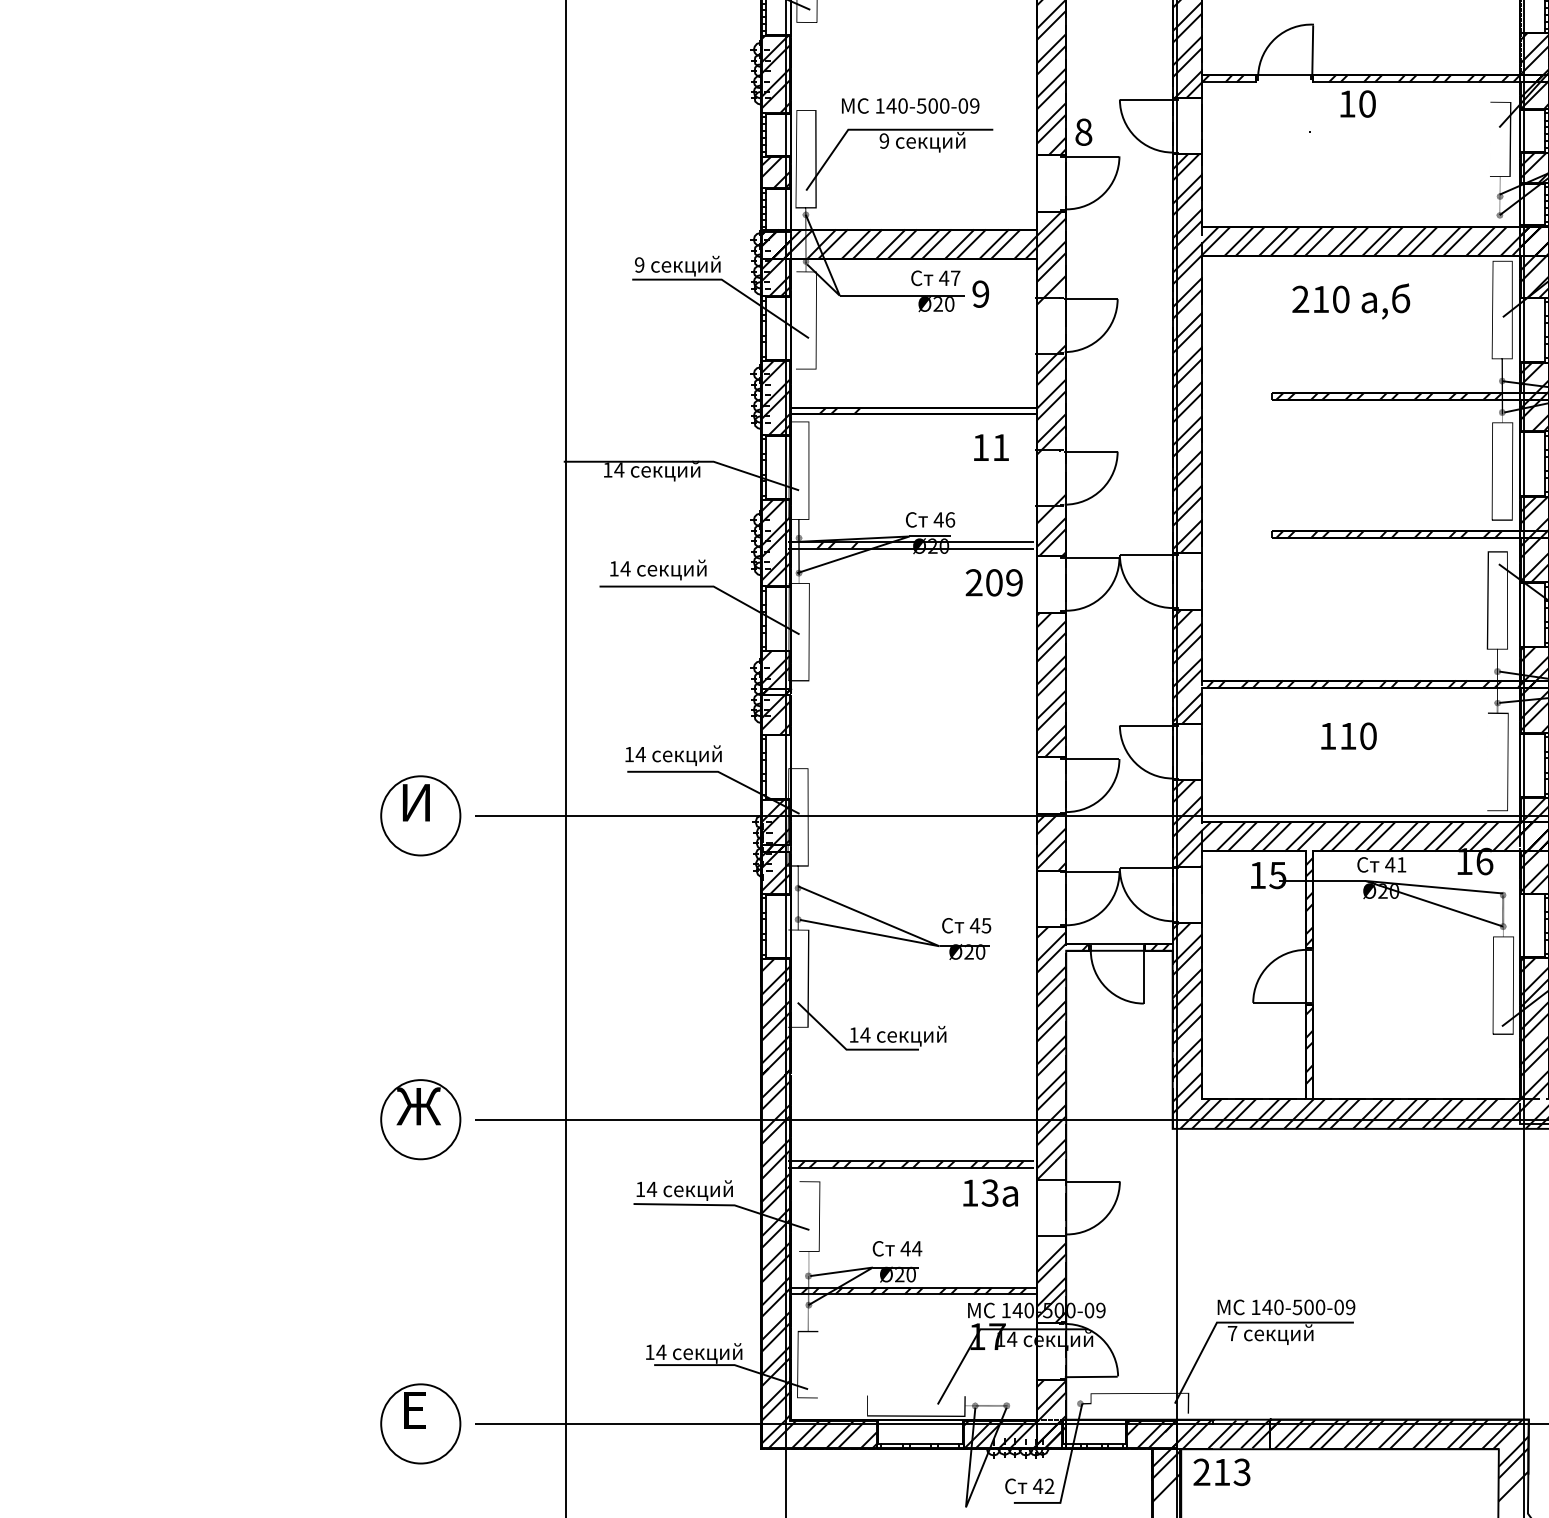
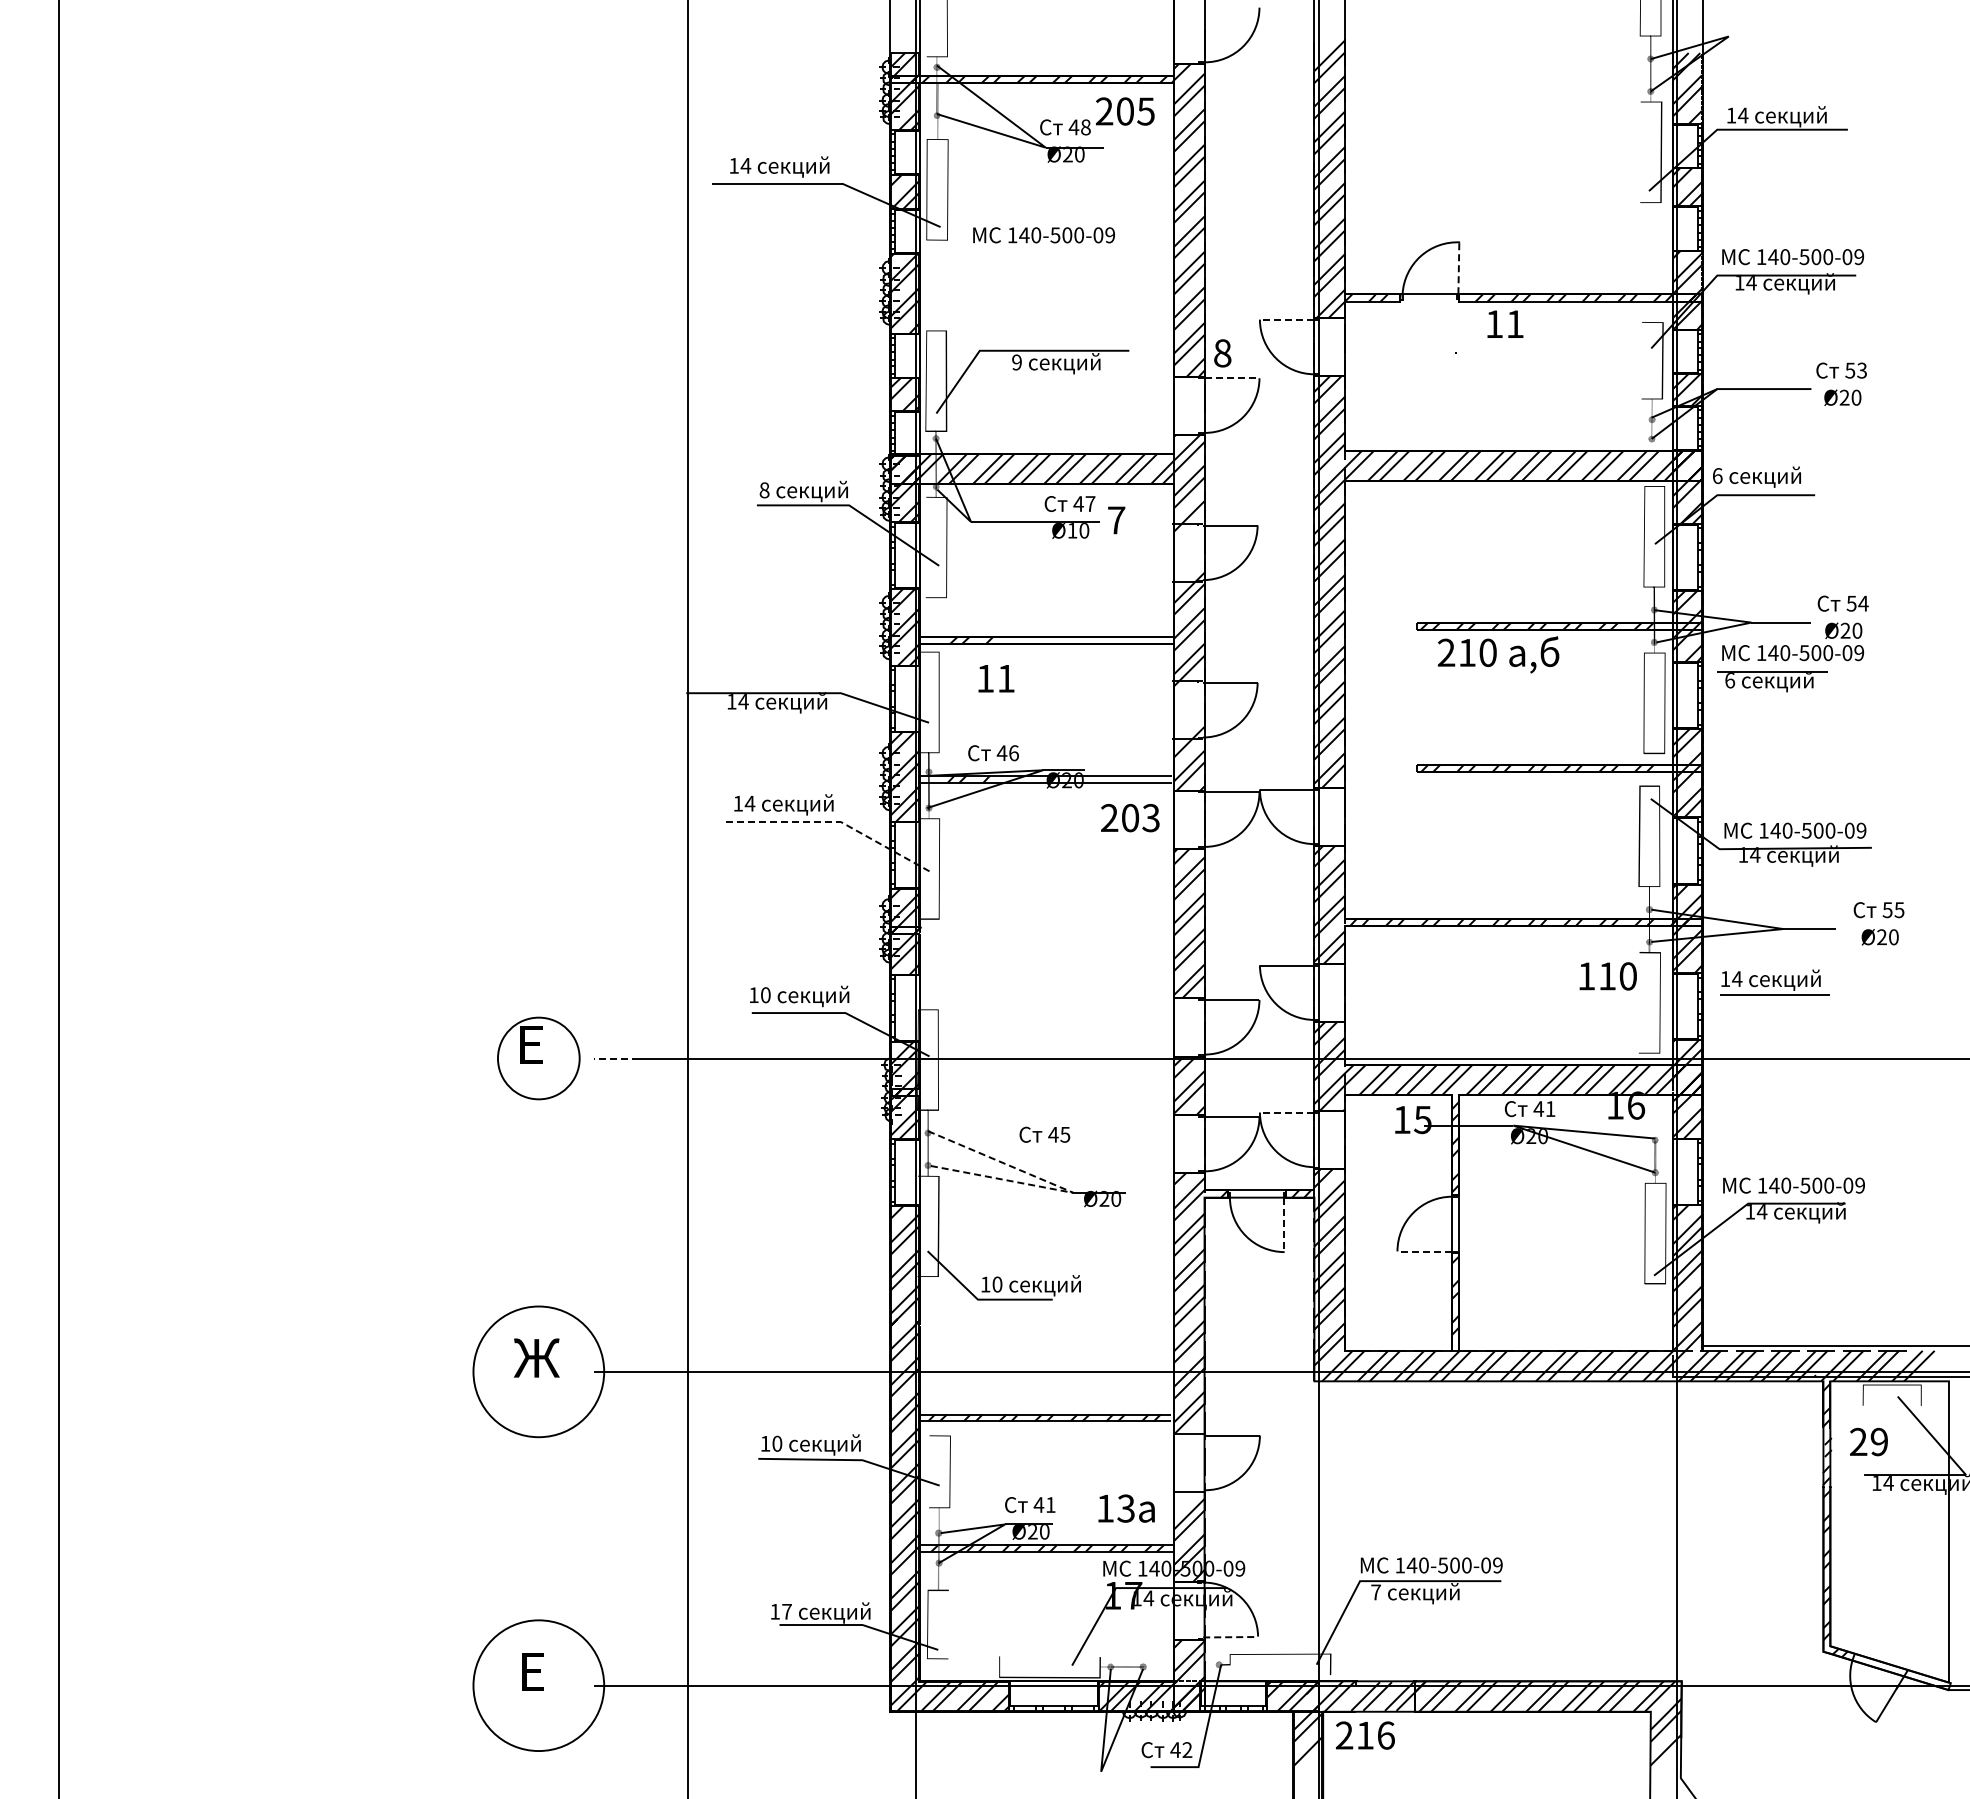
line: (1312, 49) -> (1458, 268), solid -> dashed
line: (1145, 99) -> (1286, 319), solid -> dashed
text: (1367, 104) -> (1515, 324), 10 -> 11
text: (910, 106) -> (1043, 235), moved
line: (1093, 156) -> (1232, 378), solid -> dashed
text: (639, 265) -> (764, 490), 9 -> 8
text: (980, 294) -> (1116, 520), 9 -> 7
text: (1351, 301) -> (1498, 654), moved
text: (938, 303) -> (1072, 530), Ø20 -> Ø10
text: (991, 447) -> (996, 678), moved
text: (930, 520) -> (993, 753), moved
text: (1013, 583) -> (1150, 818), 209 -> 203
line: (705, 586) -> (832, 821), solid -> dashed
text: (1348, 736) -> (1607, 976), moved
text: (640, 754) -> (765, 995), 14 -> 10
text: (416, 802) -> (534, 1044), И -> Е
line: (496, 815) -> (616, 1058), solid -> dashed
line: (1145, 868) -> (1286, 1112), solid -> dashed
text: (966, 925) -> (1044, 1134), moved
line: (935, 944) -> (1069, 1191), solid -> dashed
line: (1143, 977) -> (1284, 1225), solid -> dashed
line: (1278, 1002) -> (1423, 1251), solid -> dashed
text: (865, 1034) -> (997, 1284), 14 -> 10
circle: (420, 1119) -> (538, 1371), size x1.6
text: (652, 1189) -> (777, 1443), 14 -> 10
text: (990, 1193) -> (1126, 1508), moved
text: (916, 1248) -> (1050, 1504), 44 -> 41
text: (660, 1352) -> (786, 1611), 14 -> 17
line: (1091, 1377) -> (1230, 1637), solid -> dashed
circle: (420, 1423) -> (538, 1685), size x1.6
text: (1241, 1472) -> (1385, 1735), 213 -> 216

